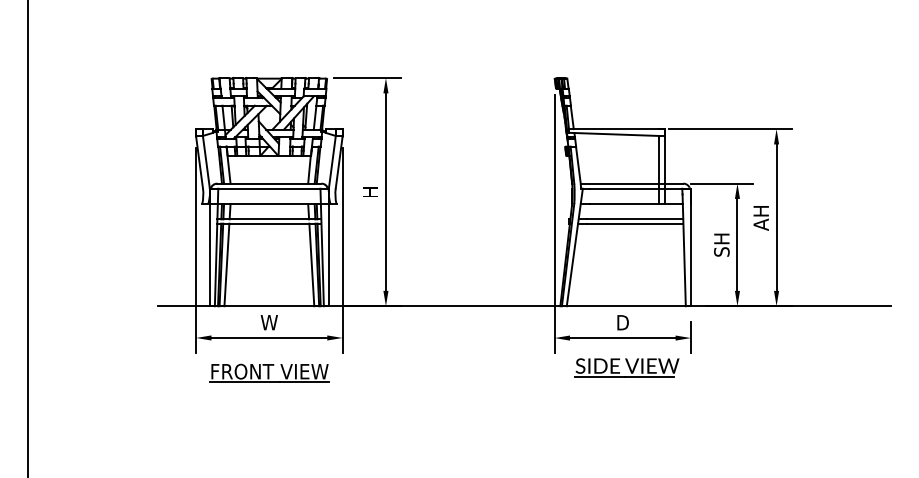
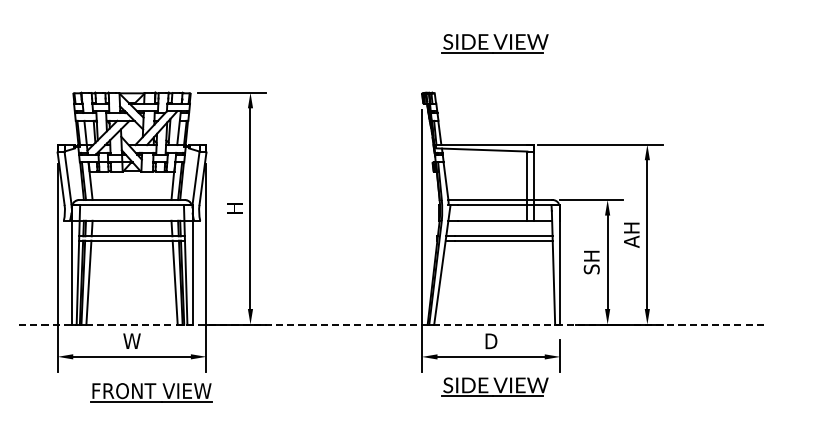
part: (626, 29) -> (494, 43), added
line: (524, 306) -> (391, 324), solid -> dashed
part: (269, 372) -> (151, 391), moved

